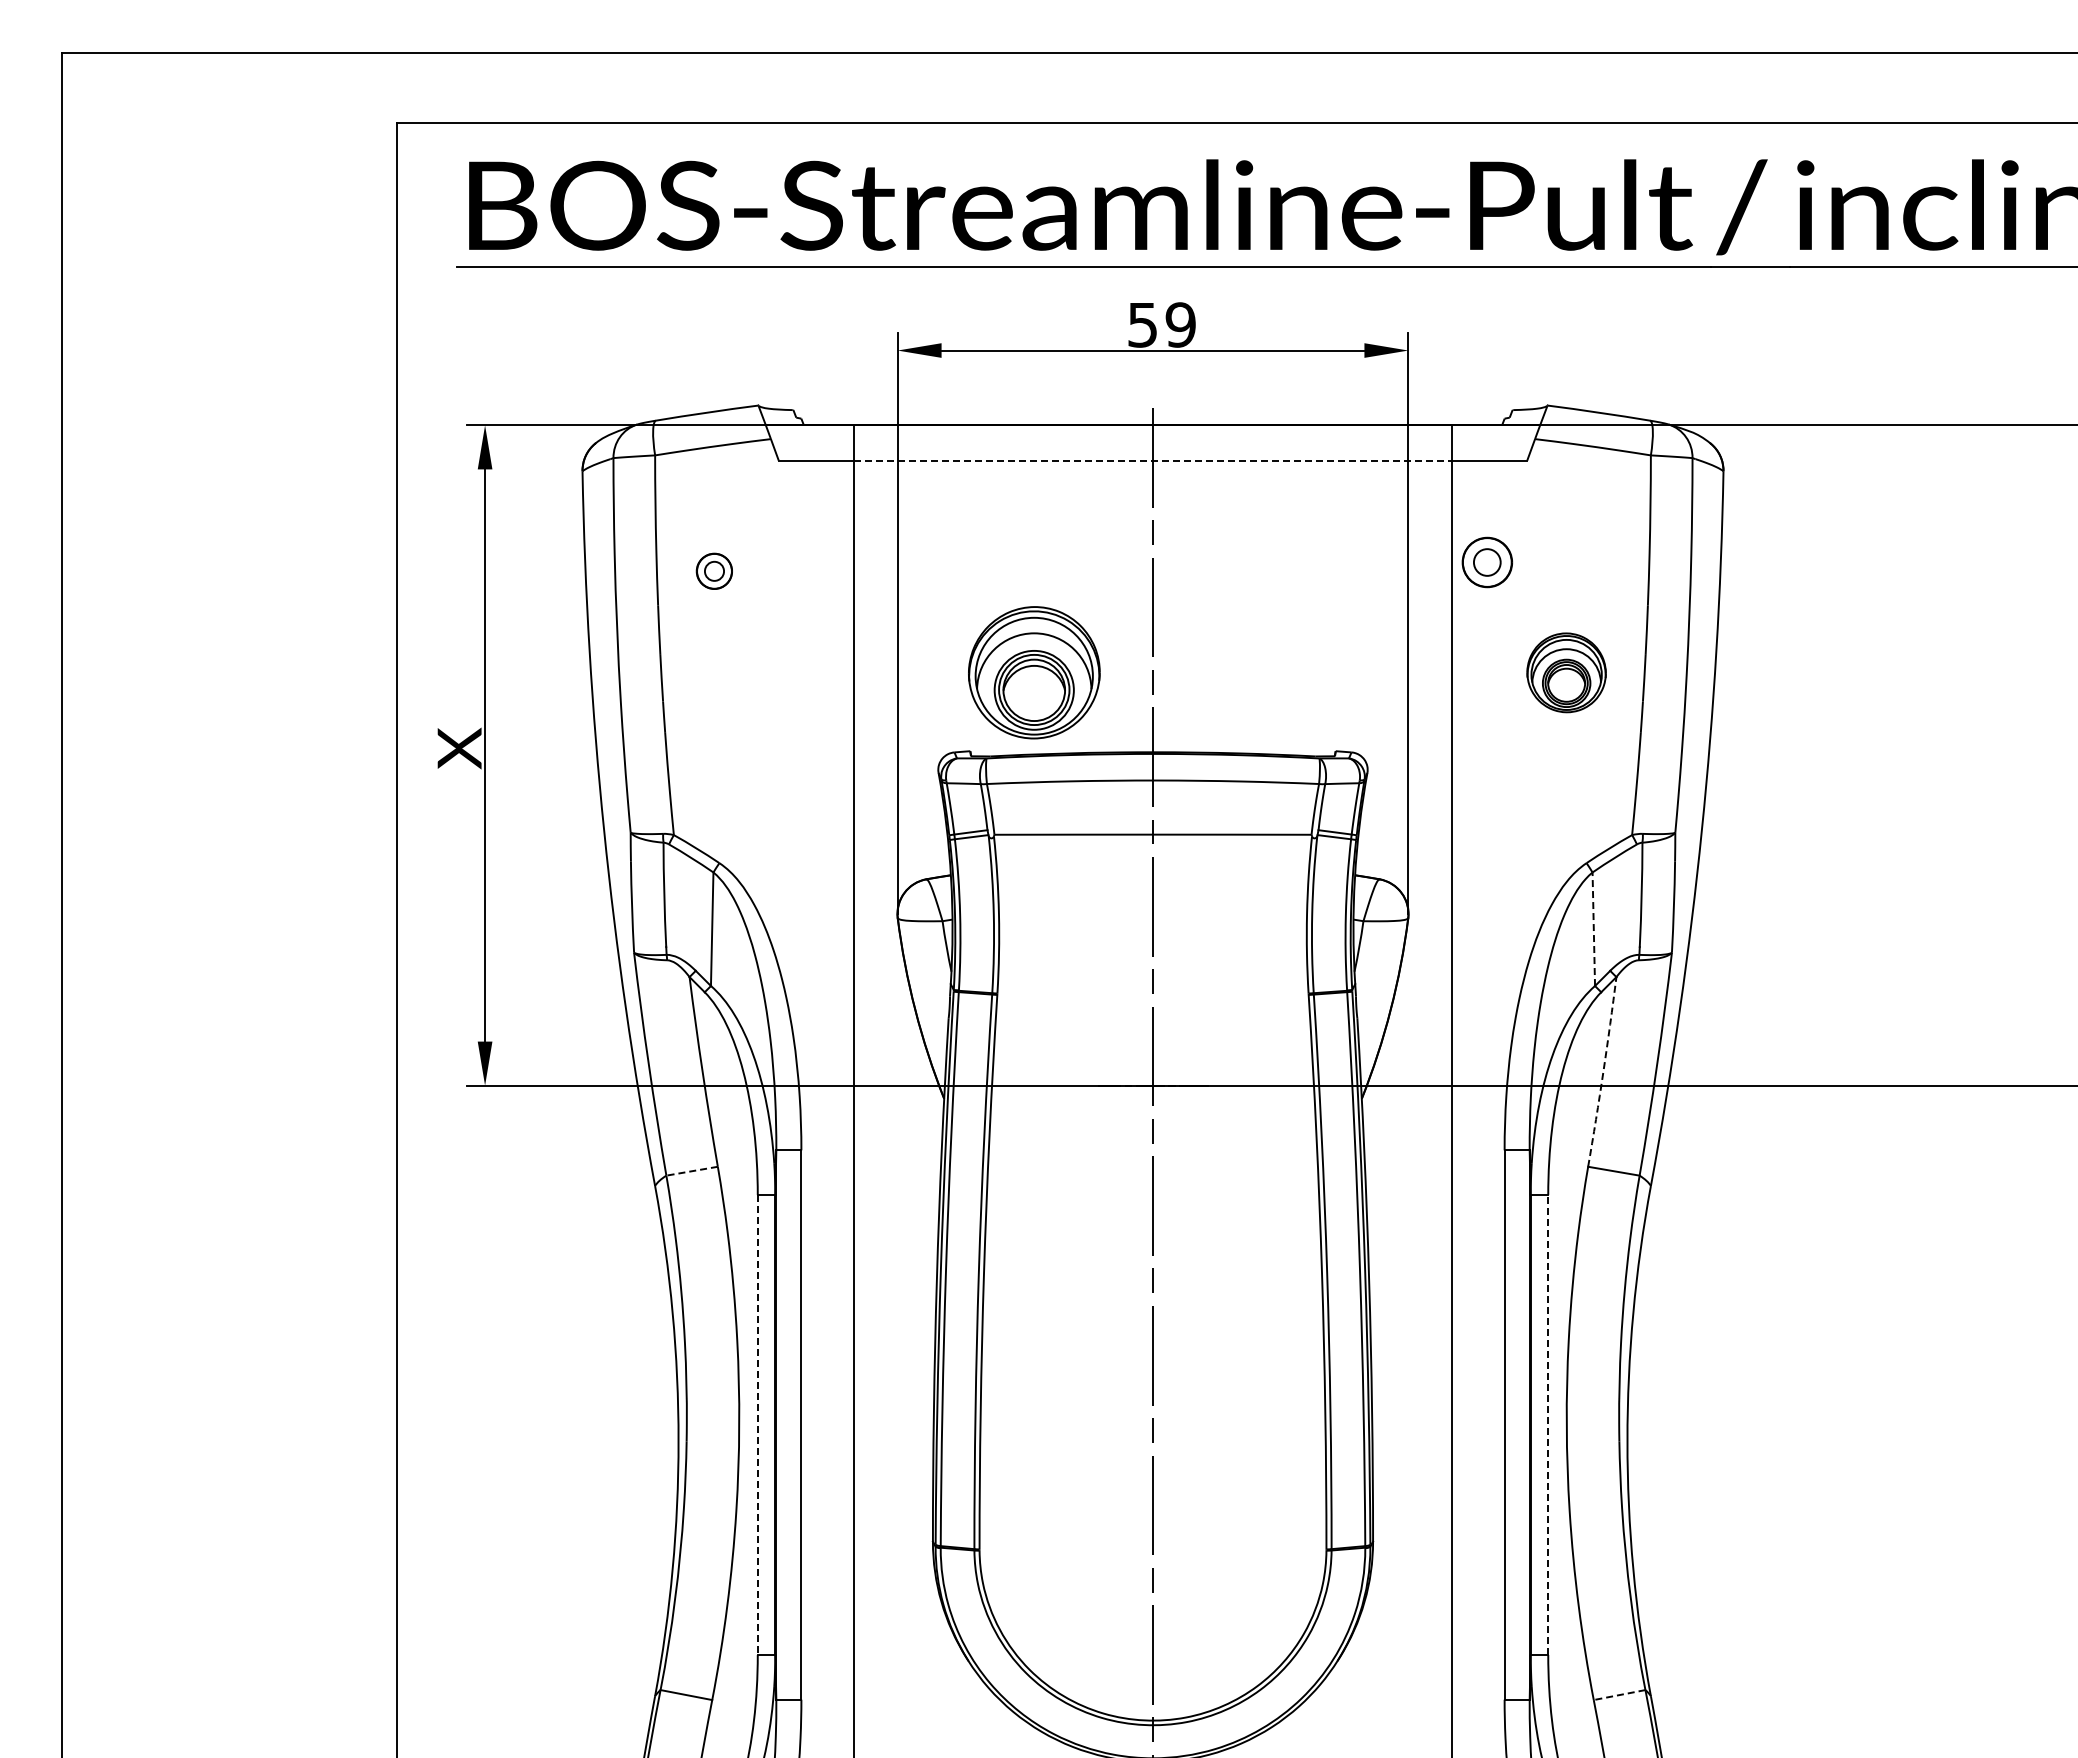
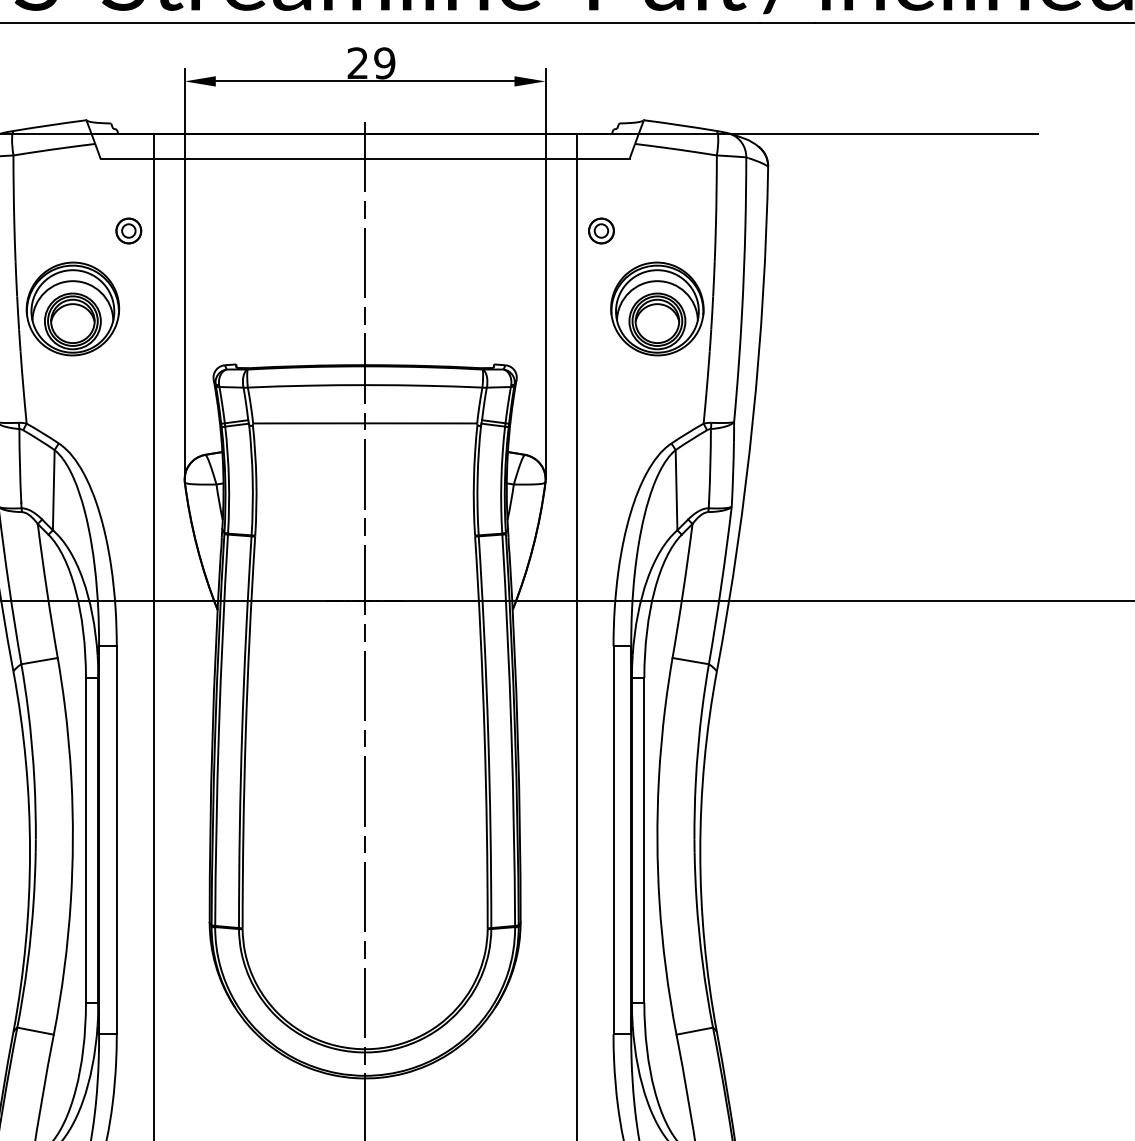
text: (1142, 324) -> (357, 63), 59 -> 29
line: (1153, 460) -> (365, 159), dashed -> solid
part: (1487, 561) -> (601, 230), size x0.71
part: (713, 570) -> (128, 230), moved
part: (1034, 672) -> (73, 308), moved
part: (1566, 672) -> (657, 308), size x1.67
line: (1593, 929) -> (676, 490), dashed -> solid
arc: (1603, 1072) -> (683, 591), dashed -> solid
line: (691, 1171) -> (39, 661), dashed -> solid
line: (757, 1425) -> (85, 840), dashed -> solid
line: (1548, 1425) -> (644, 840), dashed -> solid
line: (1619, 1695) -> (694, 1031), dashed -> solid

